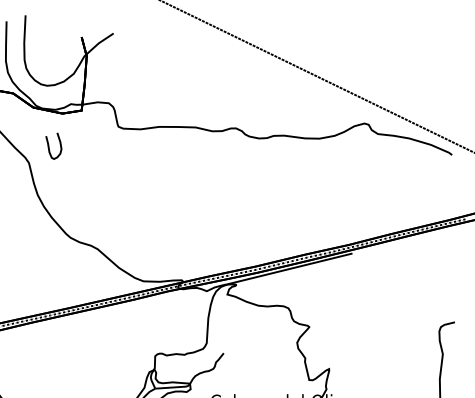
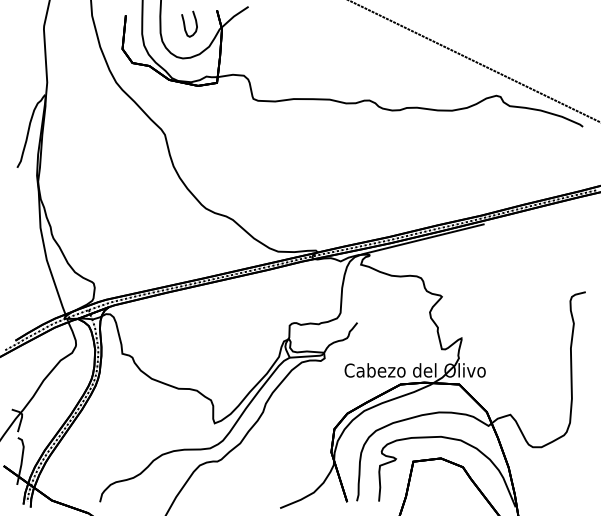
curve: (49, 146) -> (185, 24), moved

